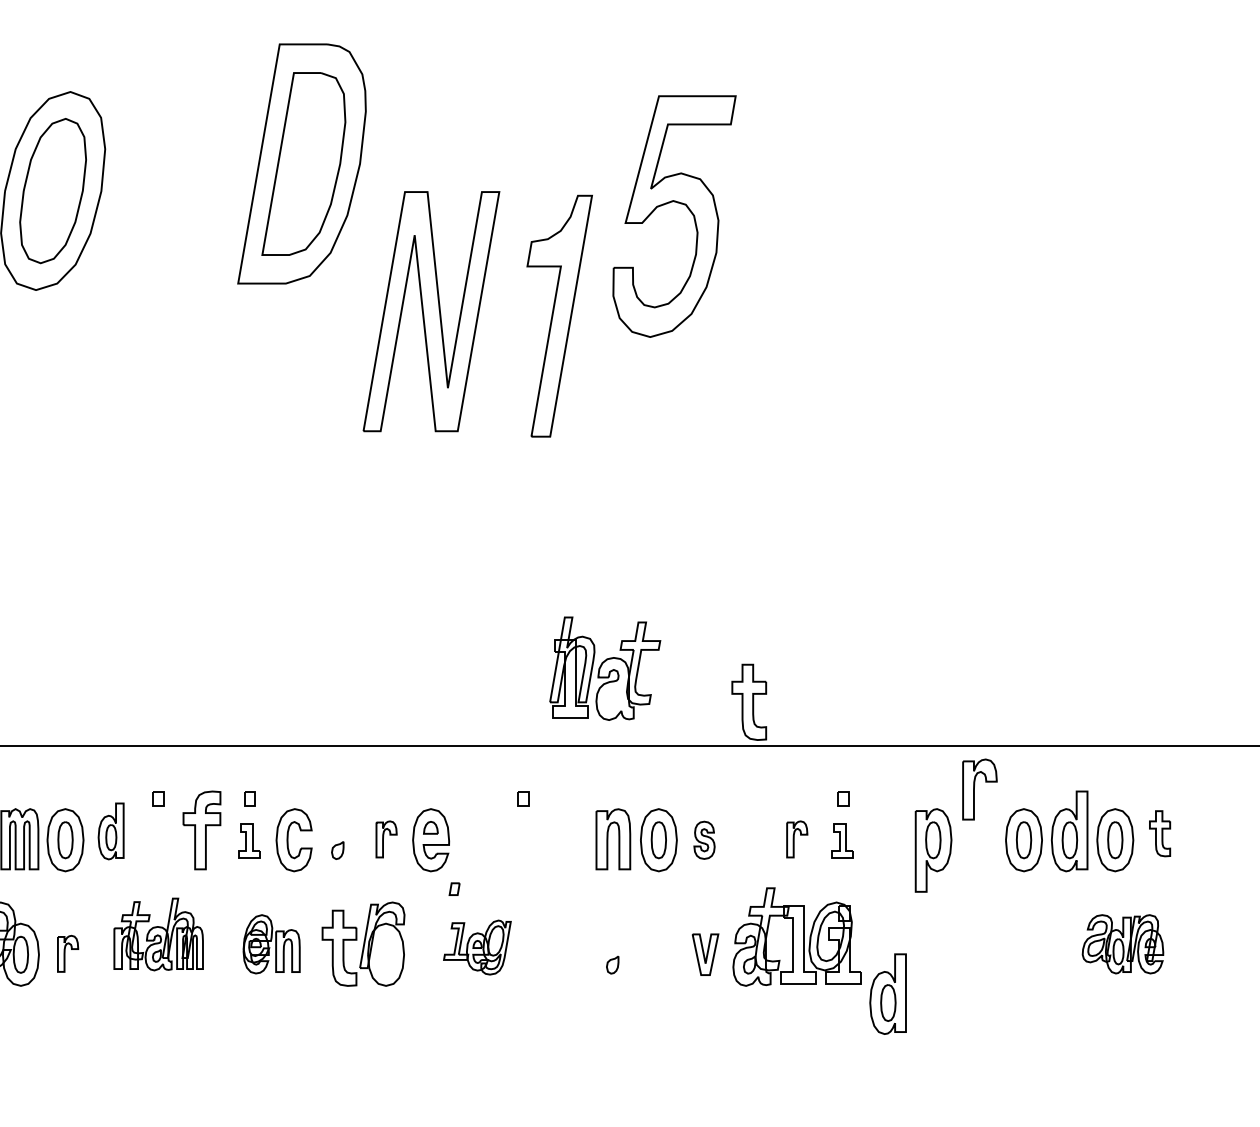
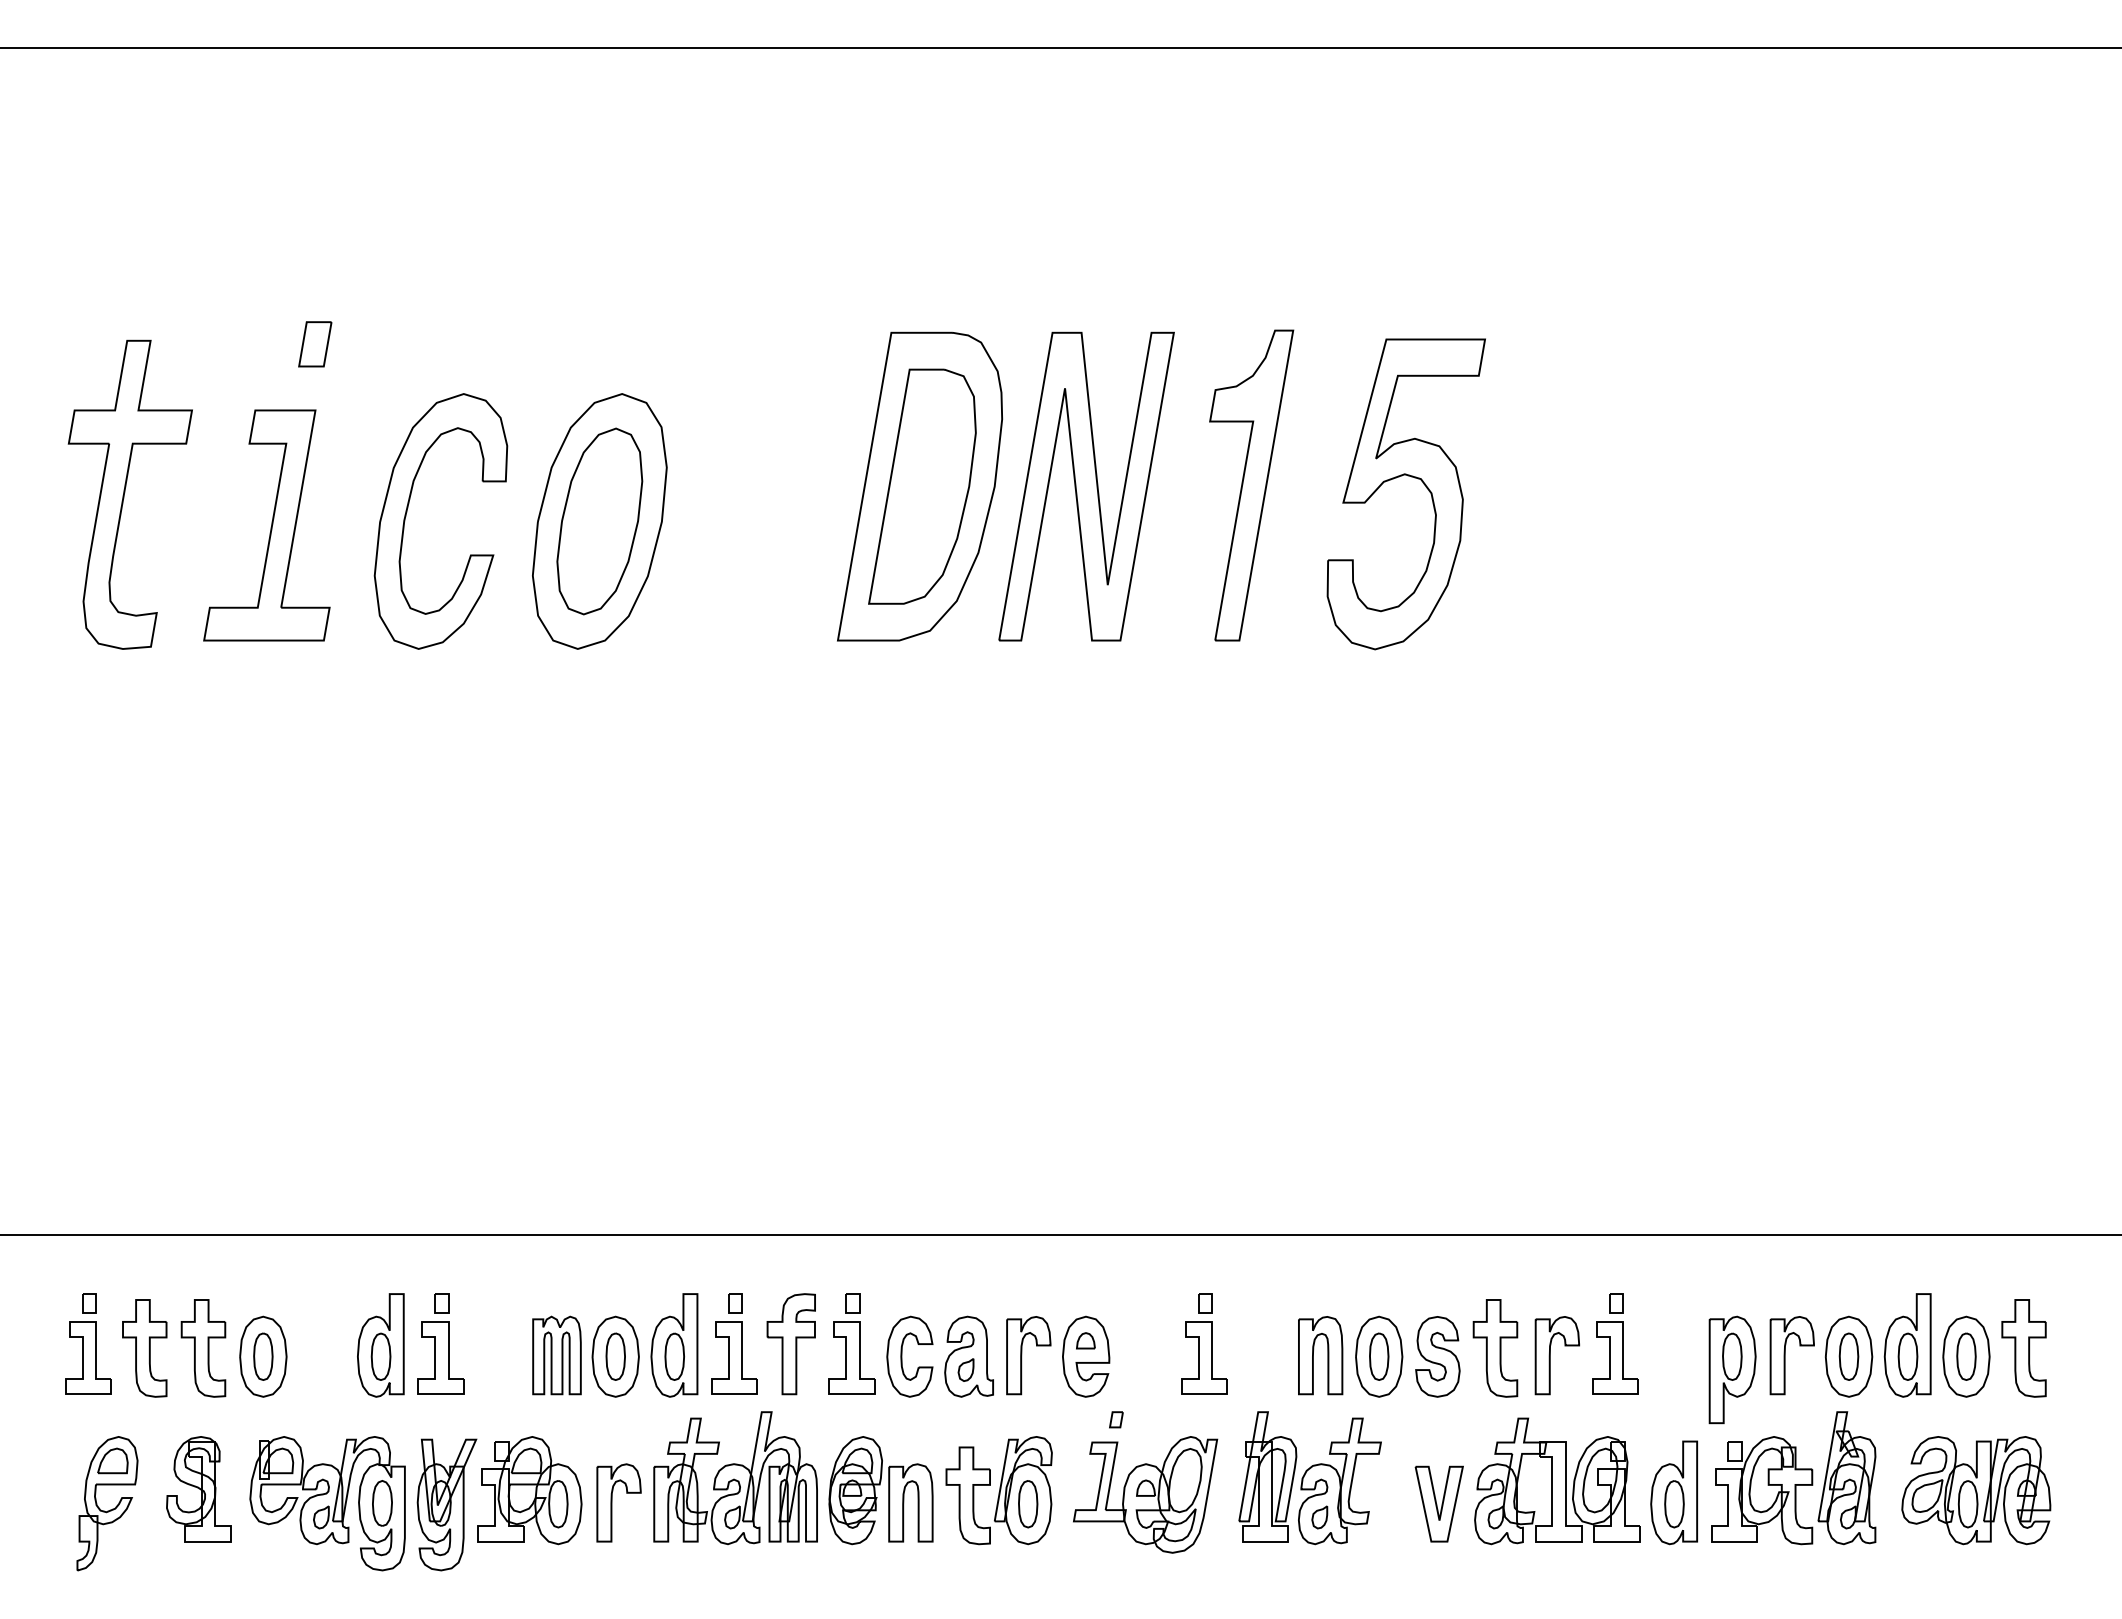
part: (669, 203) -> (1399, 477), moved
part: (431, 311) -> (1086, 486), moved
part: (559, 316) -> (1251, 485), moved
part: (604, 669) -> (1309, 1478), moved
part: (749, 702) -> (1495, 1348), moved
part: (979, 789) -> (1791, 1355), moved
part: (111, 831) -> (674, 1345), size x1.43
part: (1159, 833) -> (2023, 1348), size x1.67
part: (386, 839) -> (1028, 1355), size x1.67
part: (796, 839) -> (1556, 1355), size x1.67
part: (157, 840) -> (734, 1357), added
part: (248, 840) -> (851, 1357), size x1.67
part: (339, 840) -> (968, 1356), added
part: (523, 840) -> (1204, 1357), added
part: (704, 840) -> (1437, 1356), size x1.67
part: (842, 840) -> (1615, 1357), size x1.67
part: (158, 934) -> (735, 1477), size x1.43
part: (980, 934) -> (1793, 1478), added
part: (271, 944) -> (880, 1490), size x1.43
part: (1123, 944) -> (1976, 1490), size x1.43
part: (477, 947) -> (1145, 1494), size x1.67
part: (67, 953) -> (618, 1502), size x1.67
part: (704, 954) -> (1438, 1503), size x1.43
part: (386, 955) -> (1028, 1504), added
part: (887, 993) -> (1673, 1492), moved

